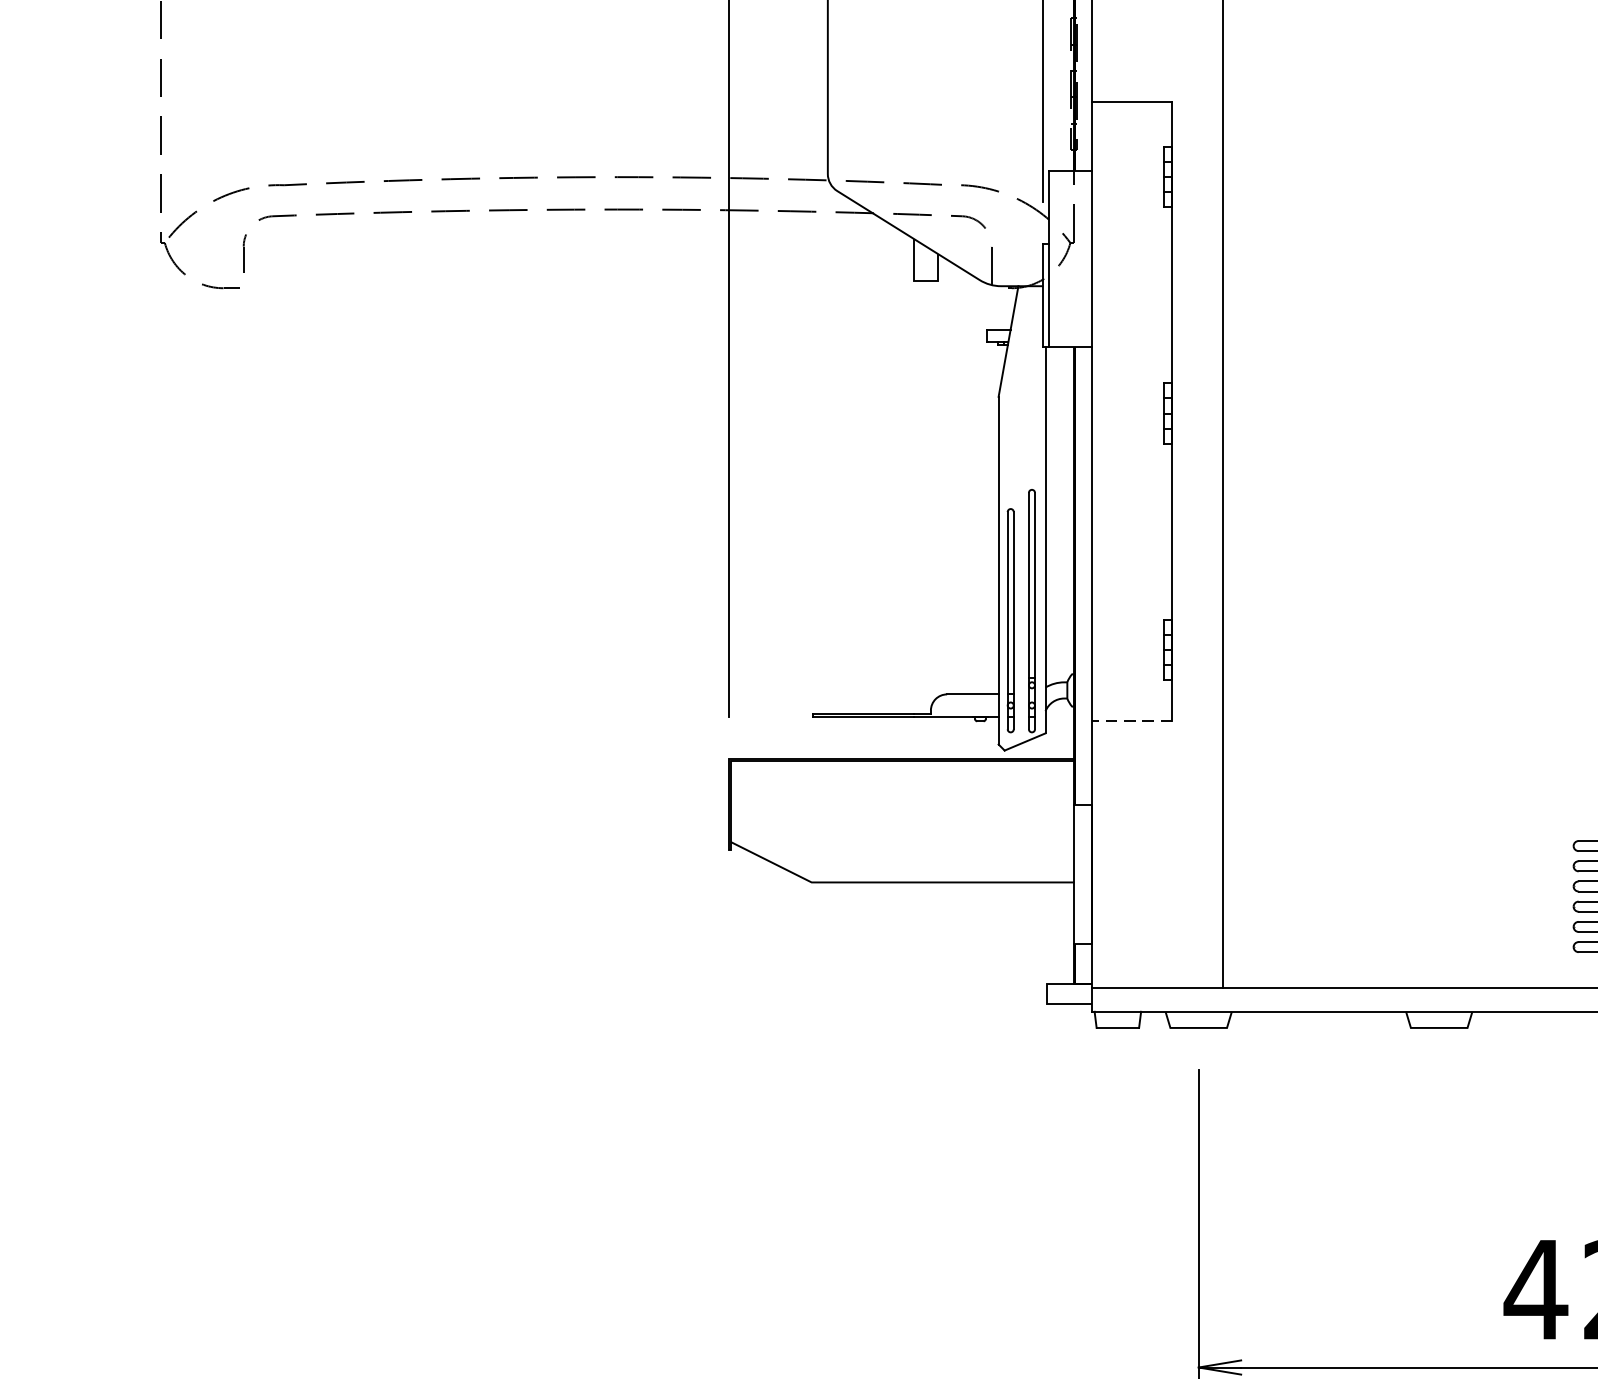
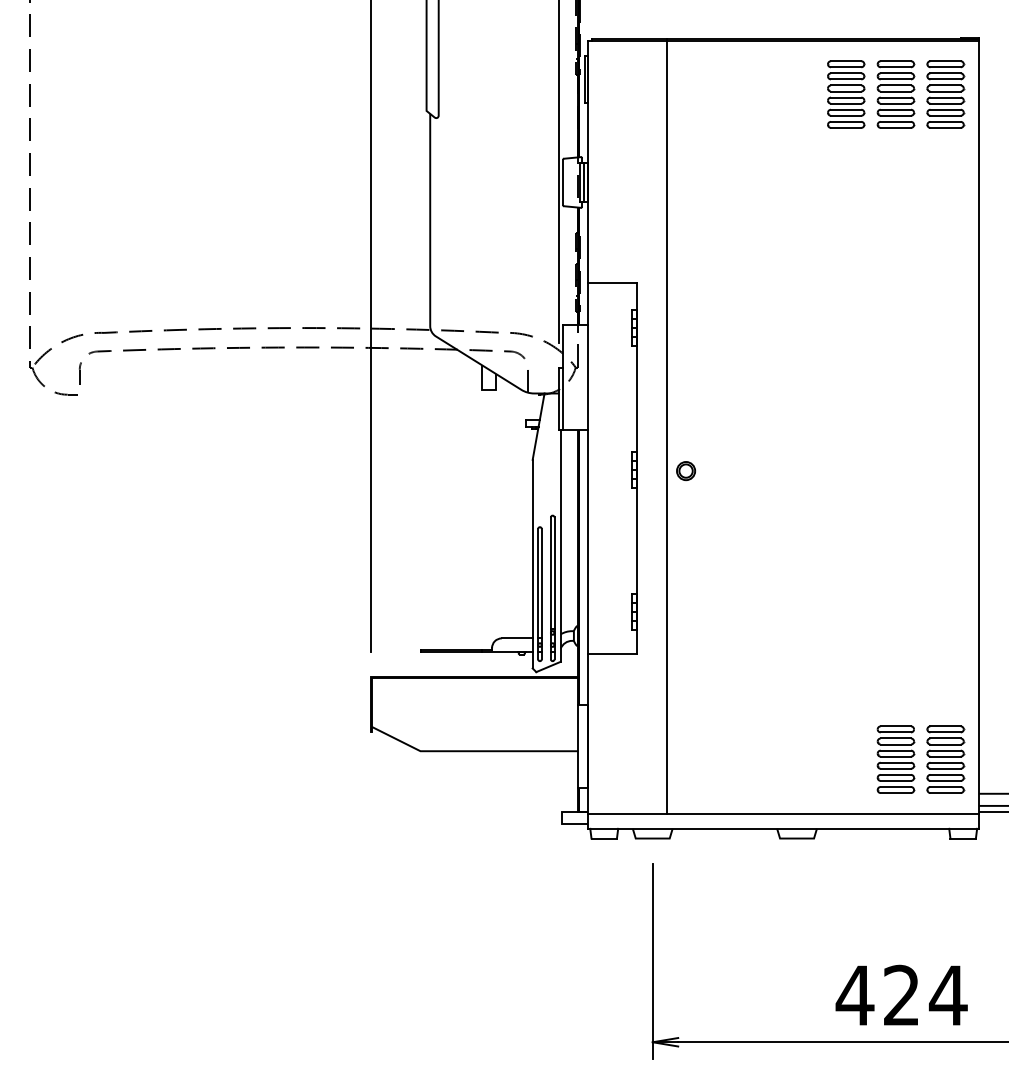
part: (1253, 416) -> (685, 471), added
line: (1131, 721) -> (612, 654), dashed -> solid

